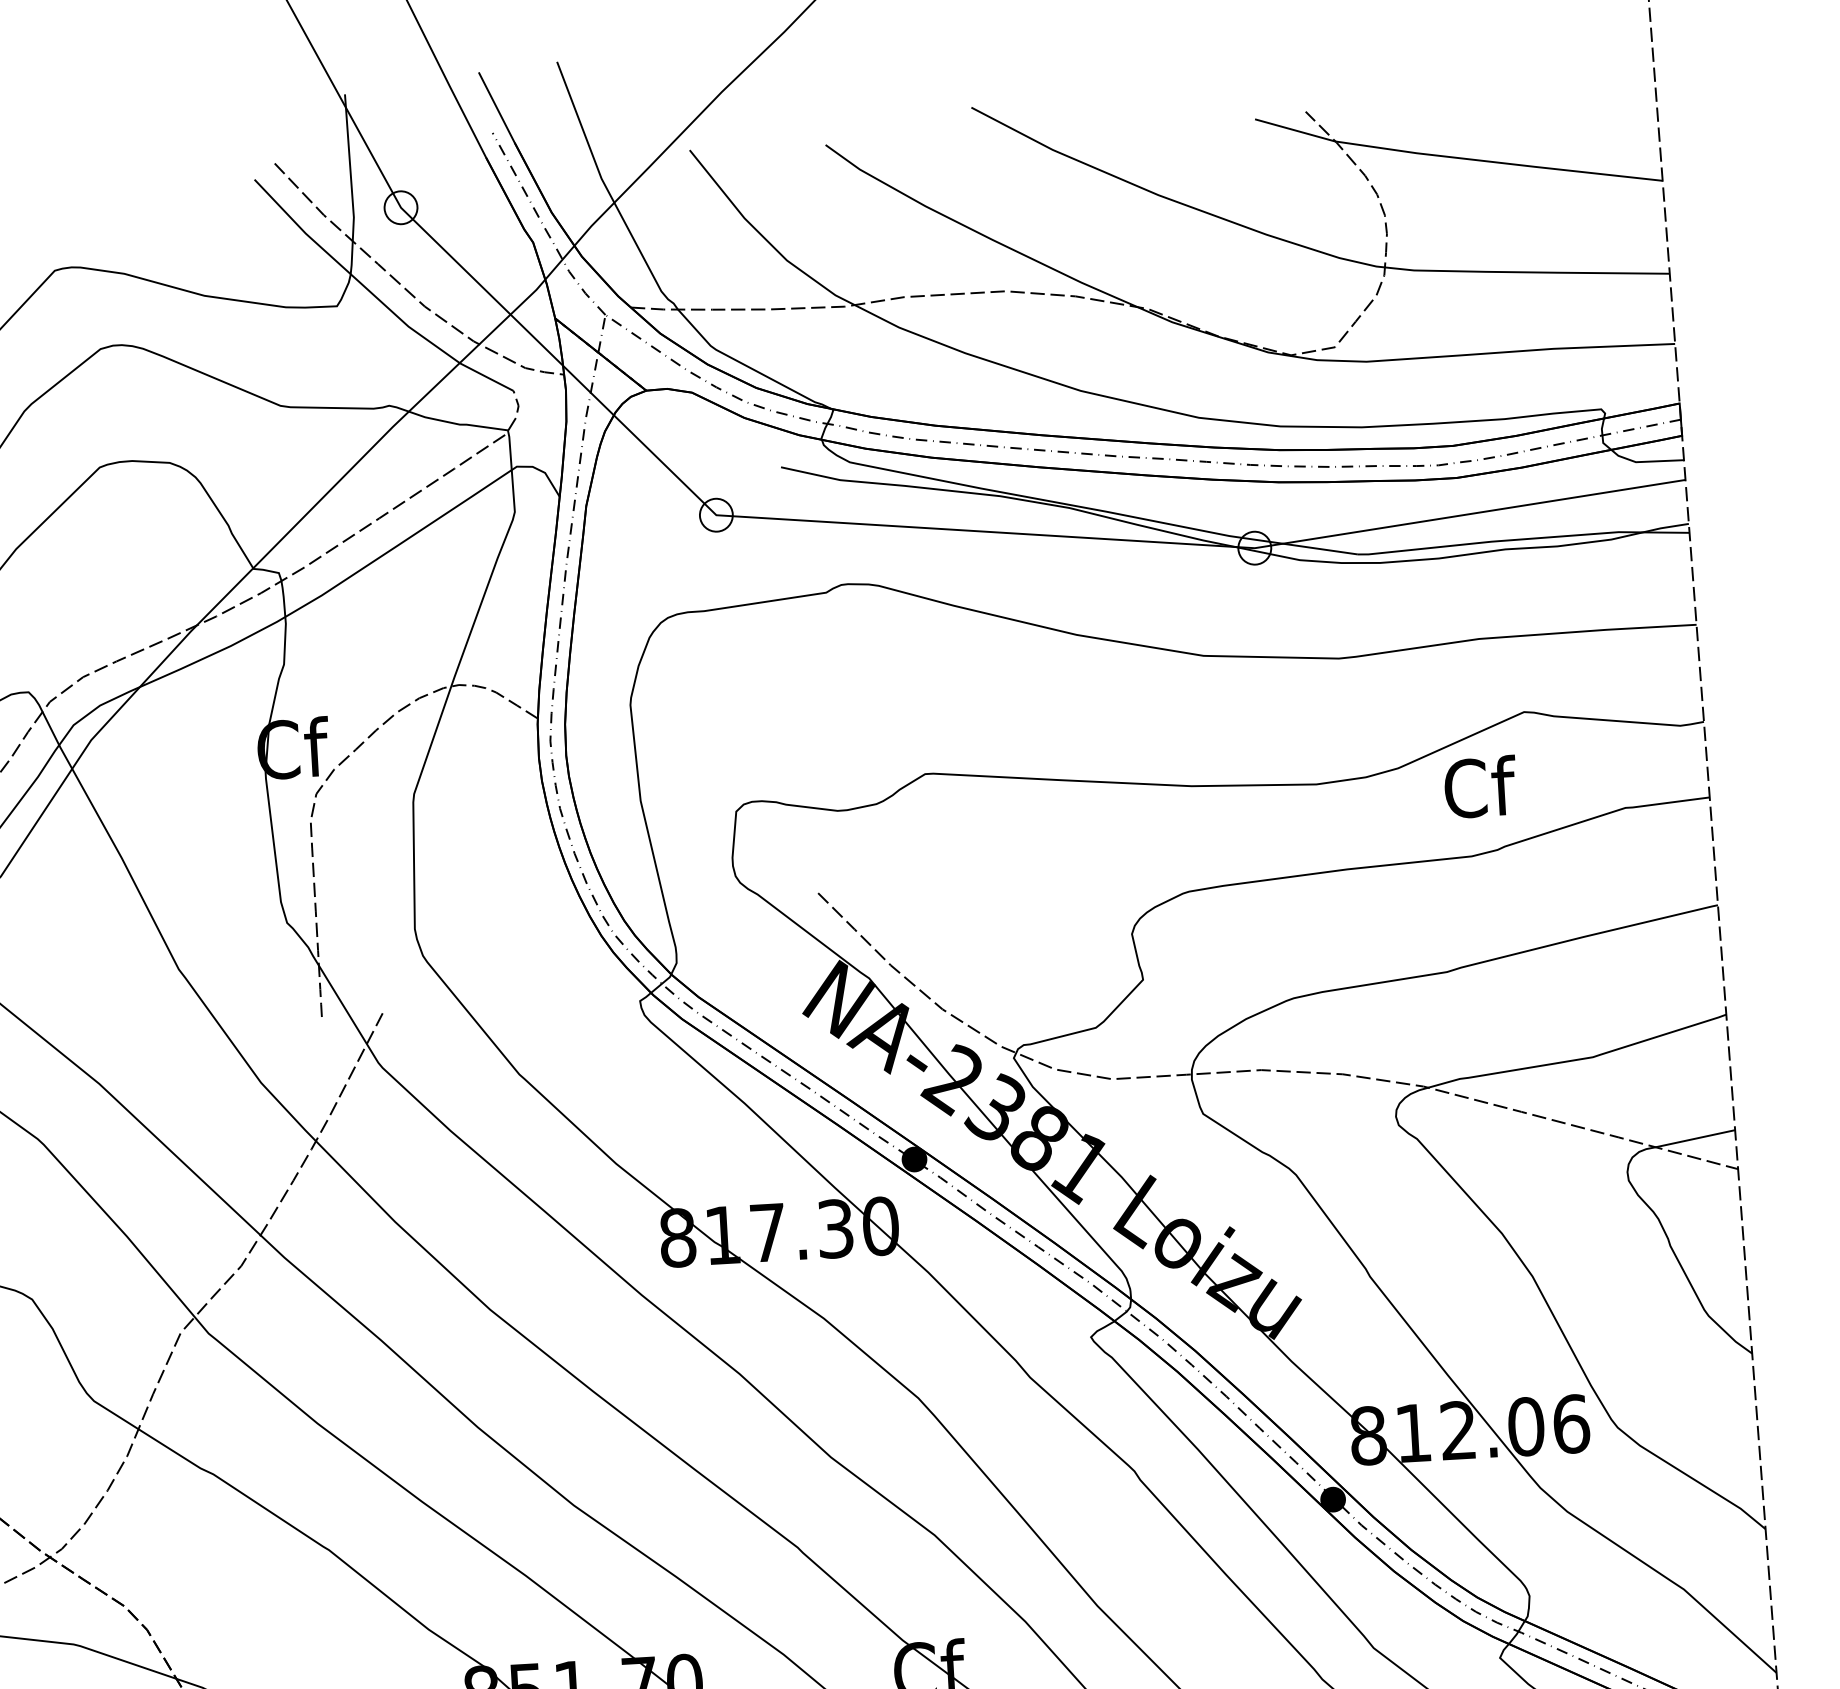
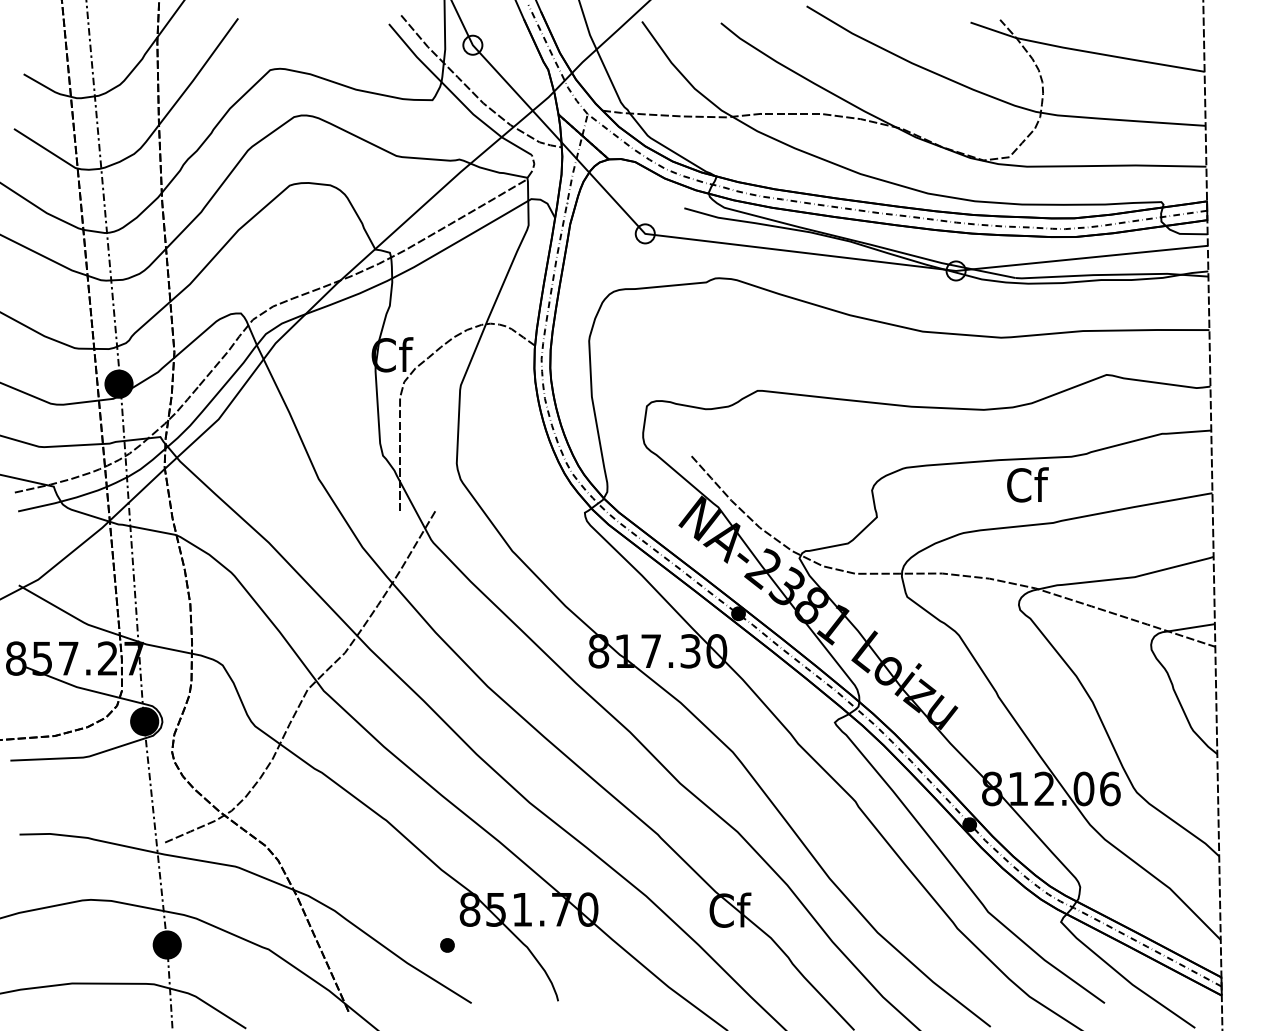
text: (1479, 786) -> (1027, 484), moved

